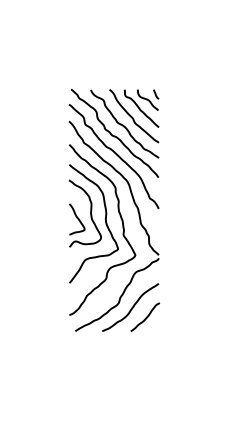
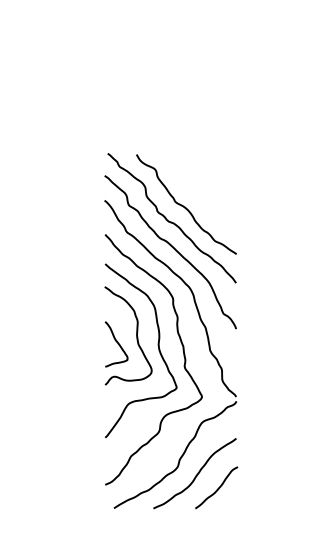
part: (134, 116) -> (200, 193), removed

